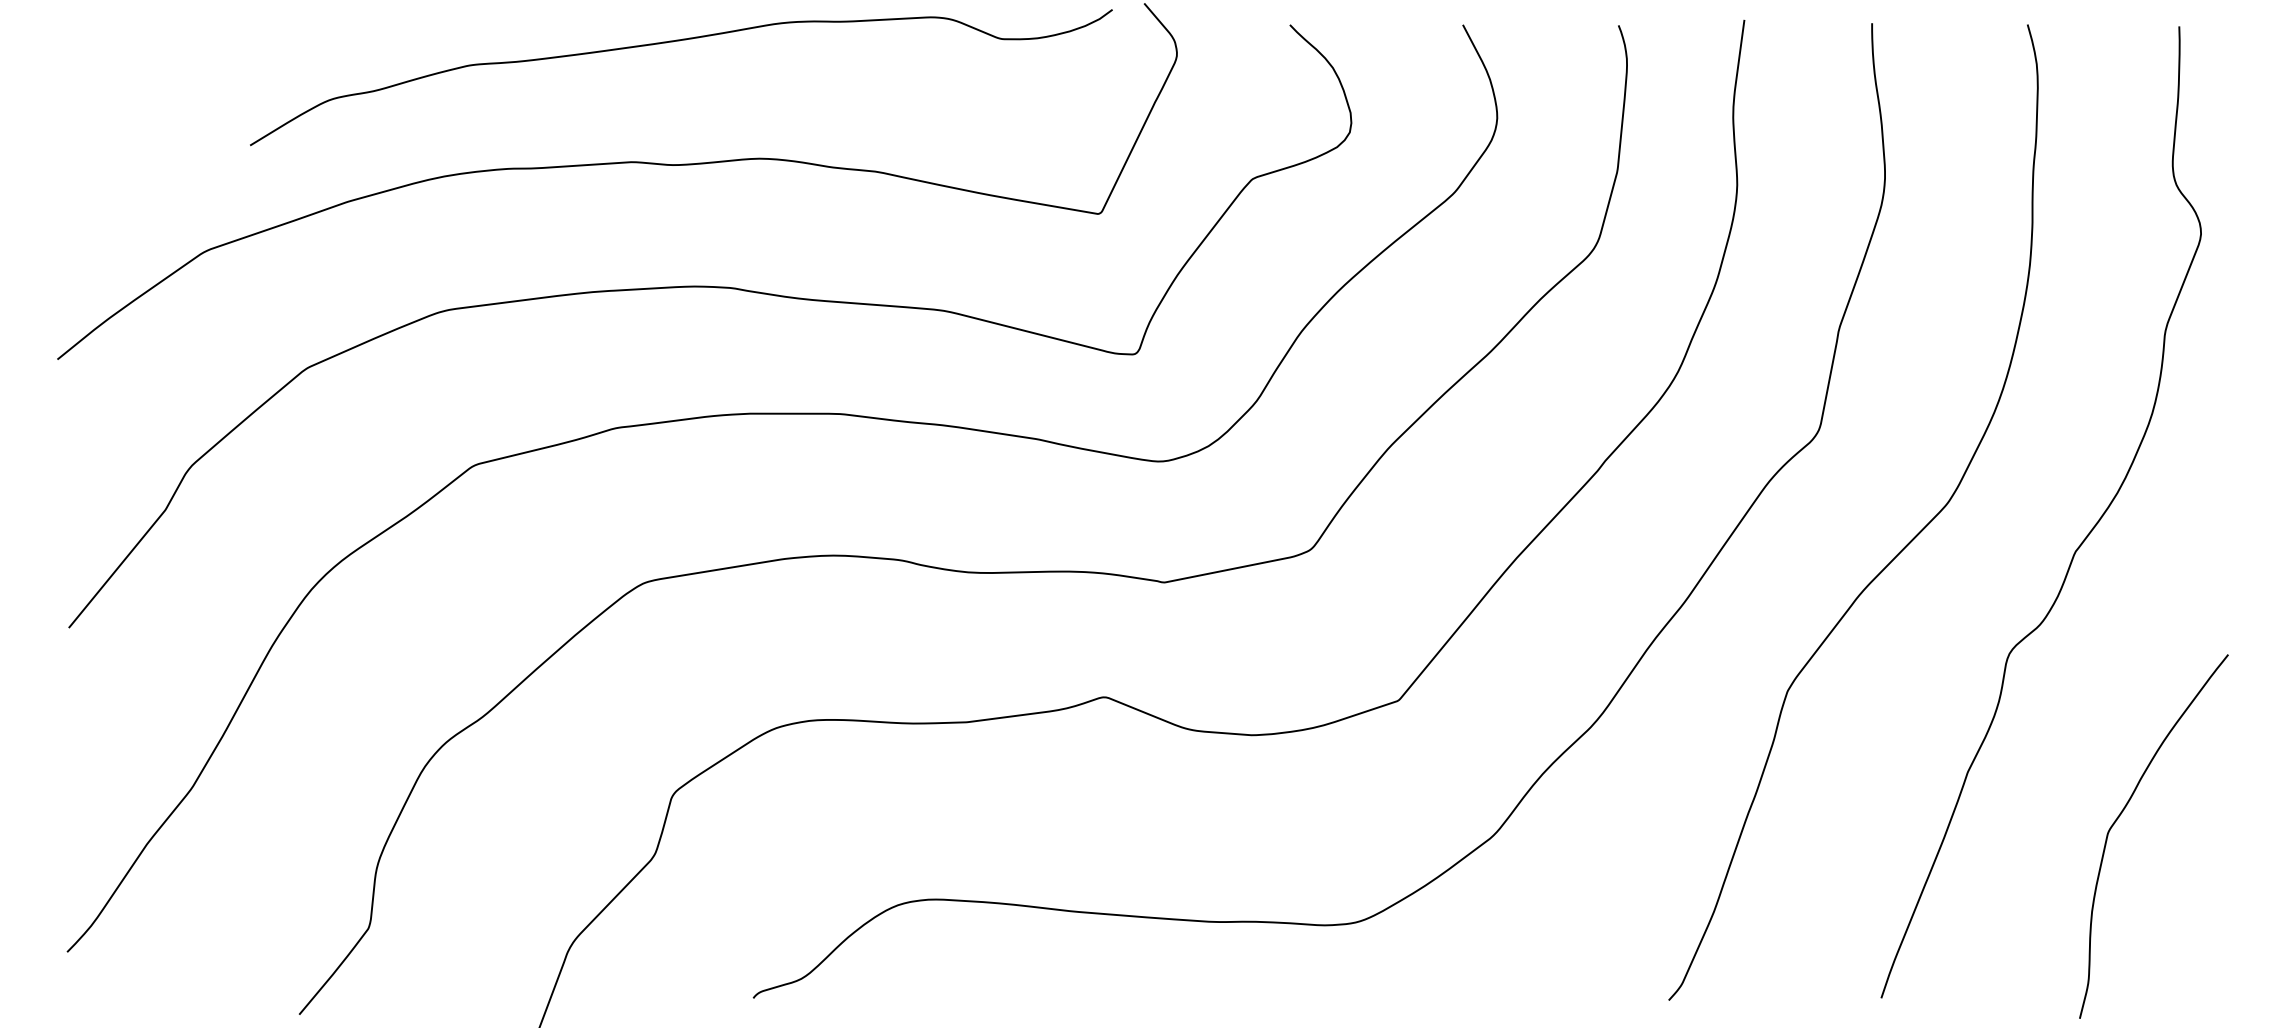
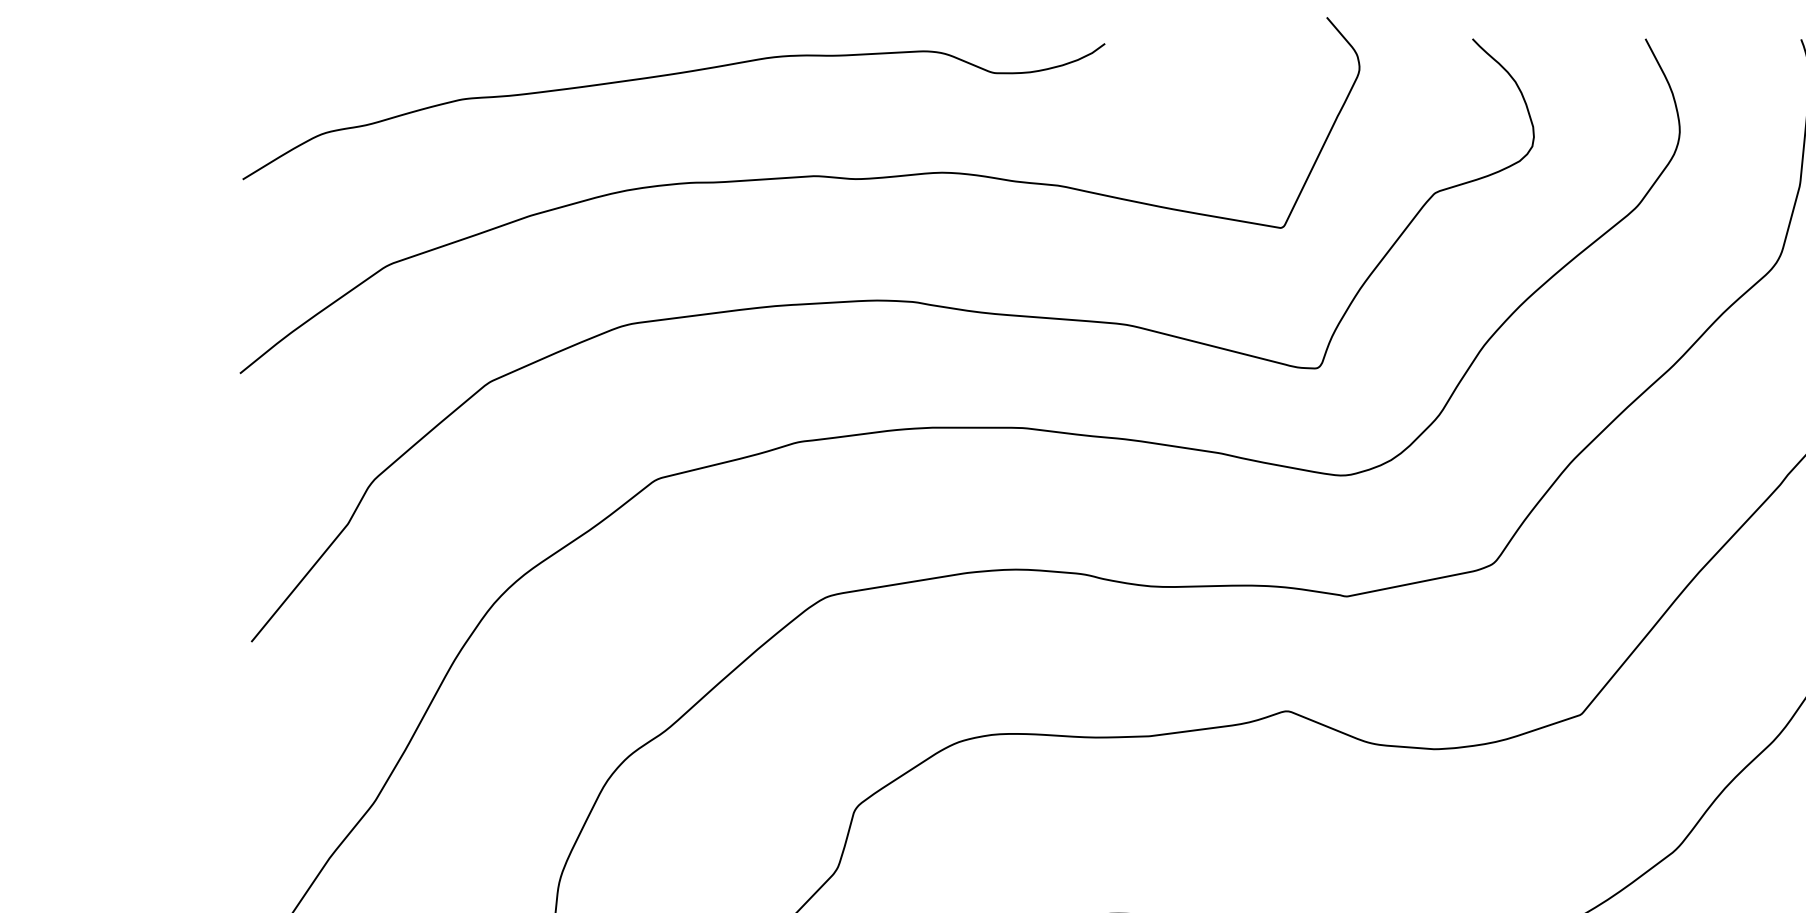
curve: (673, 42) -> (666, 76), moved

